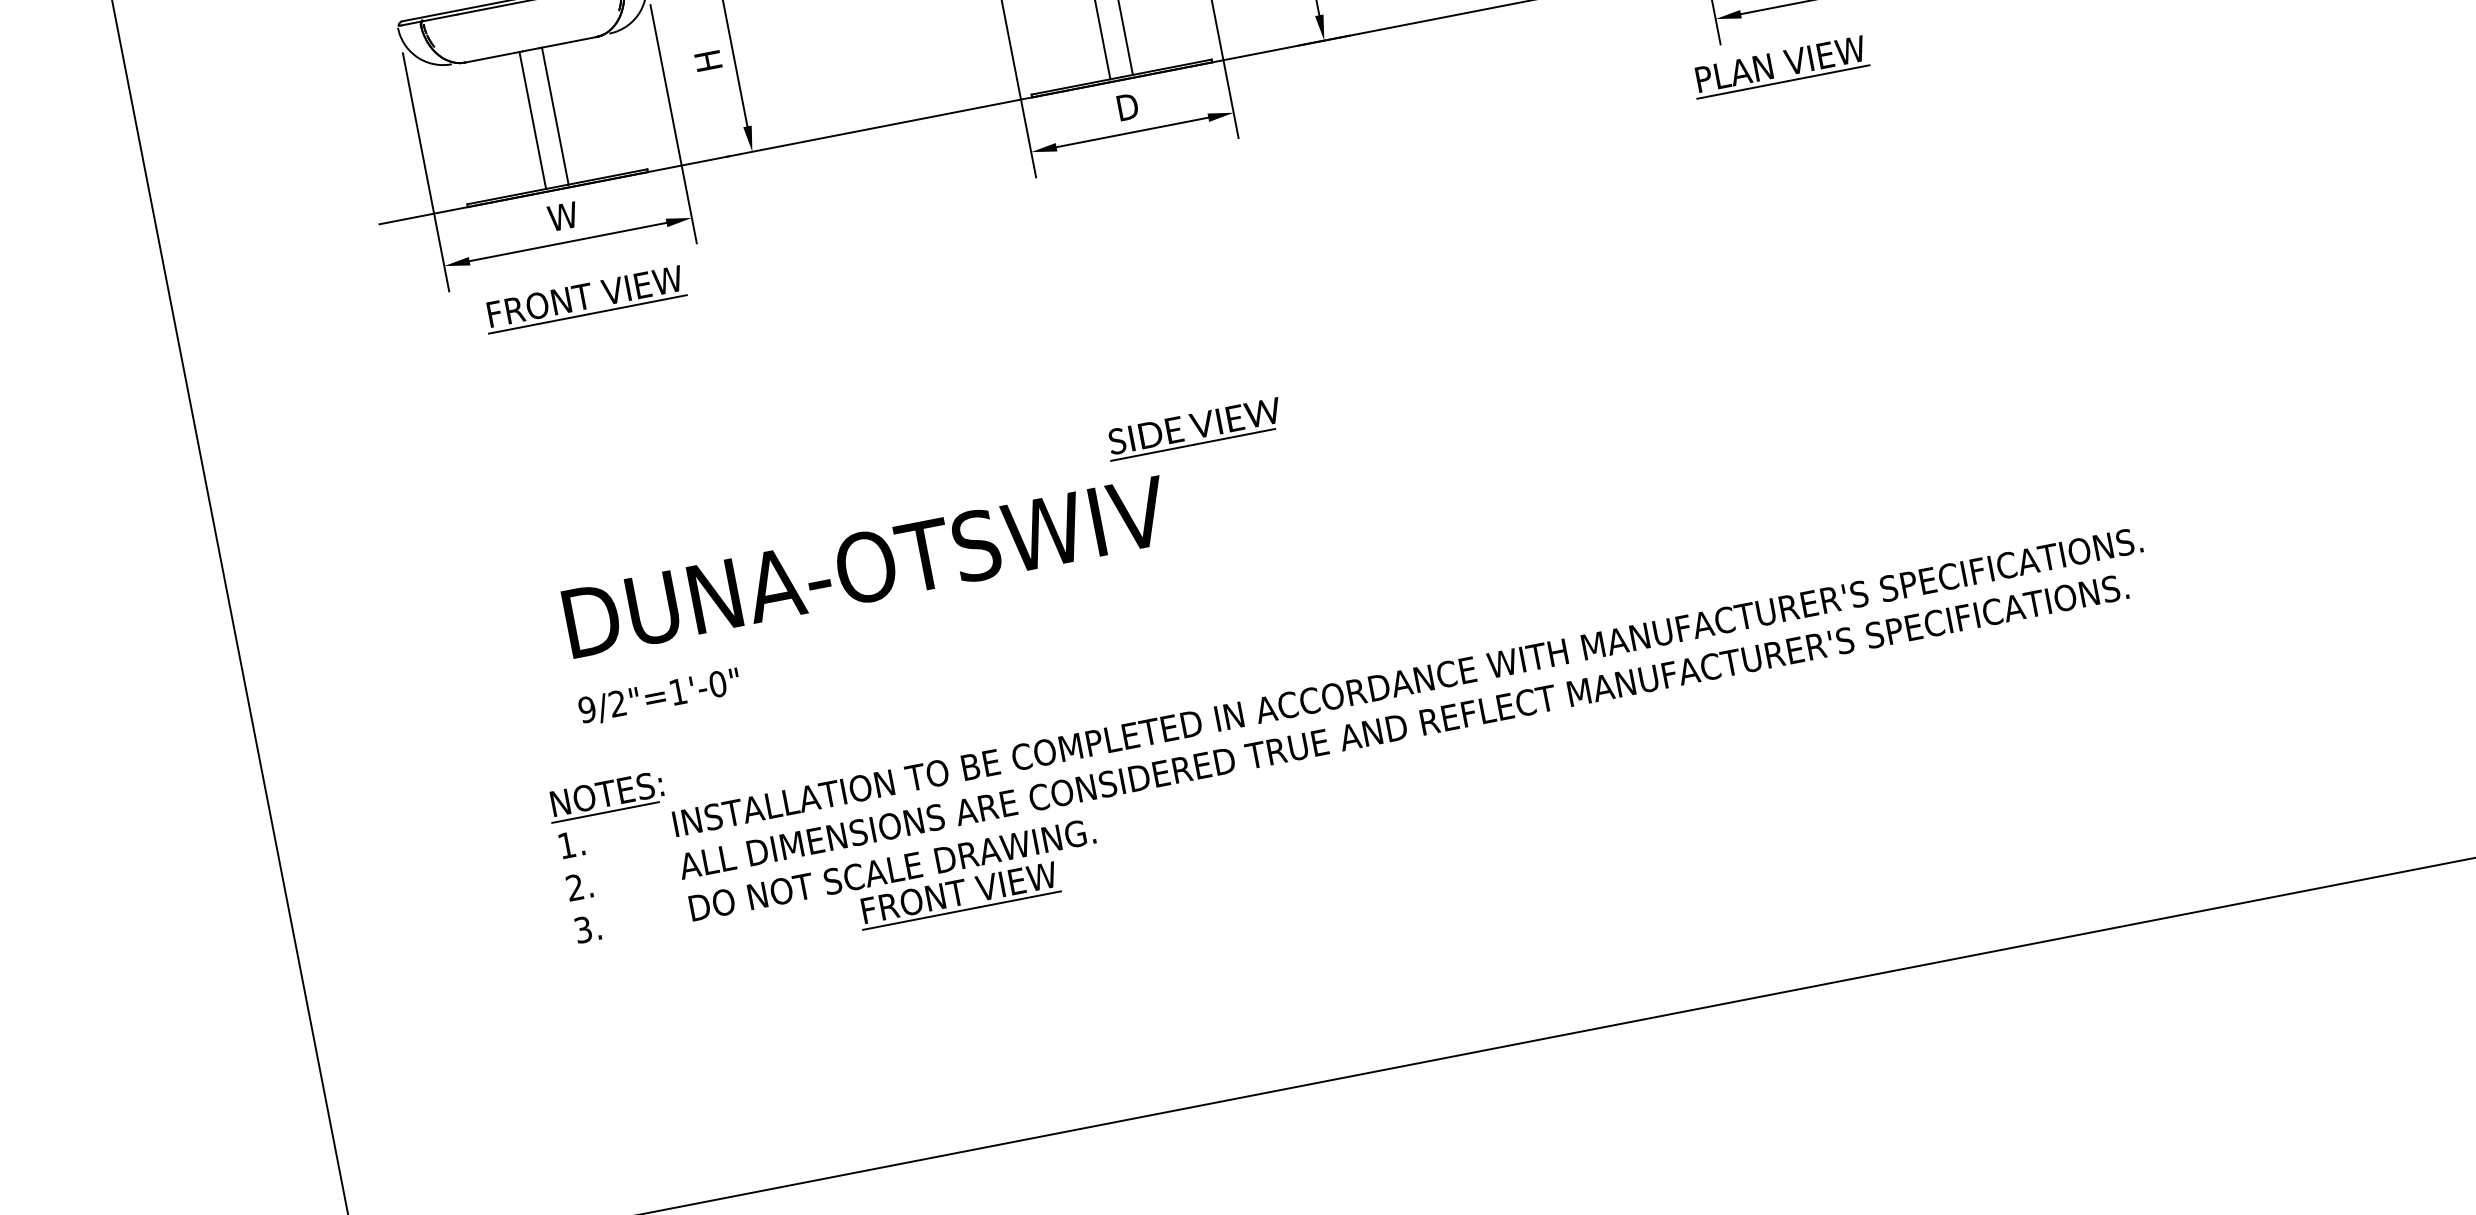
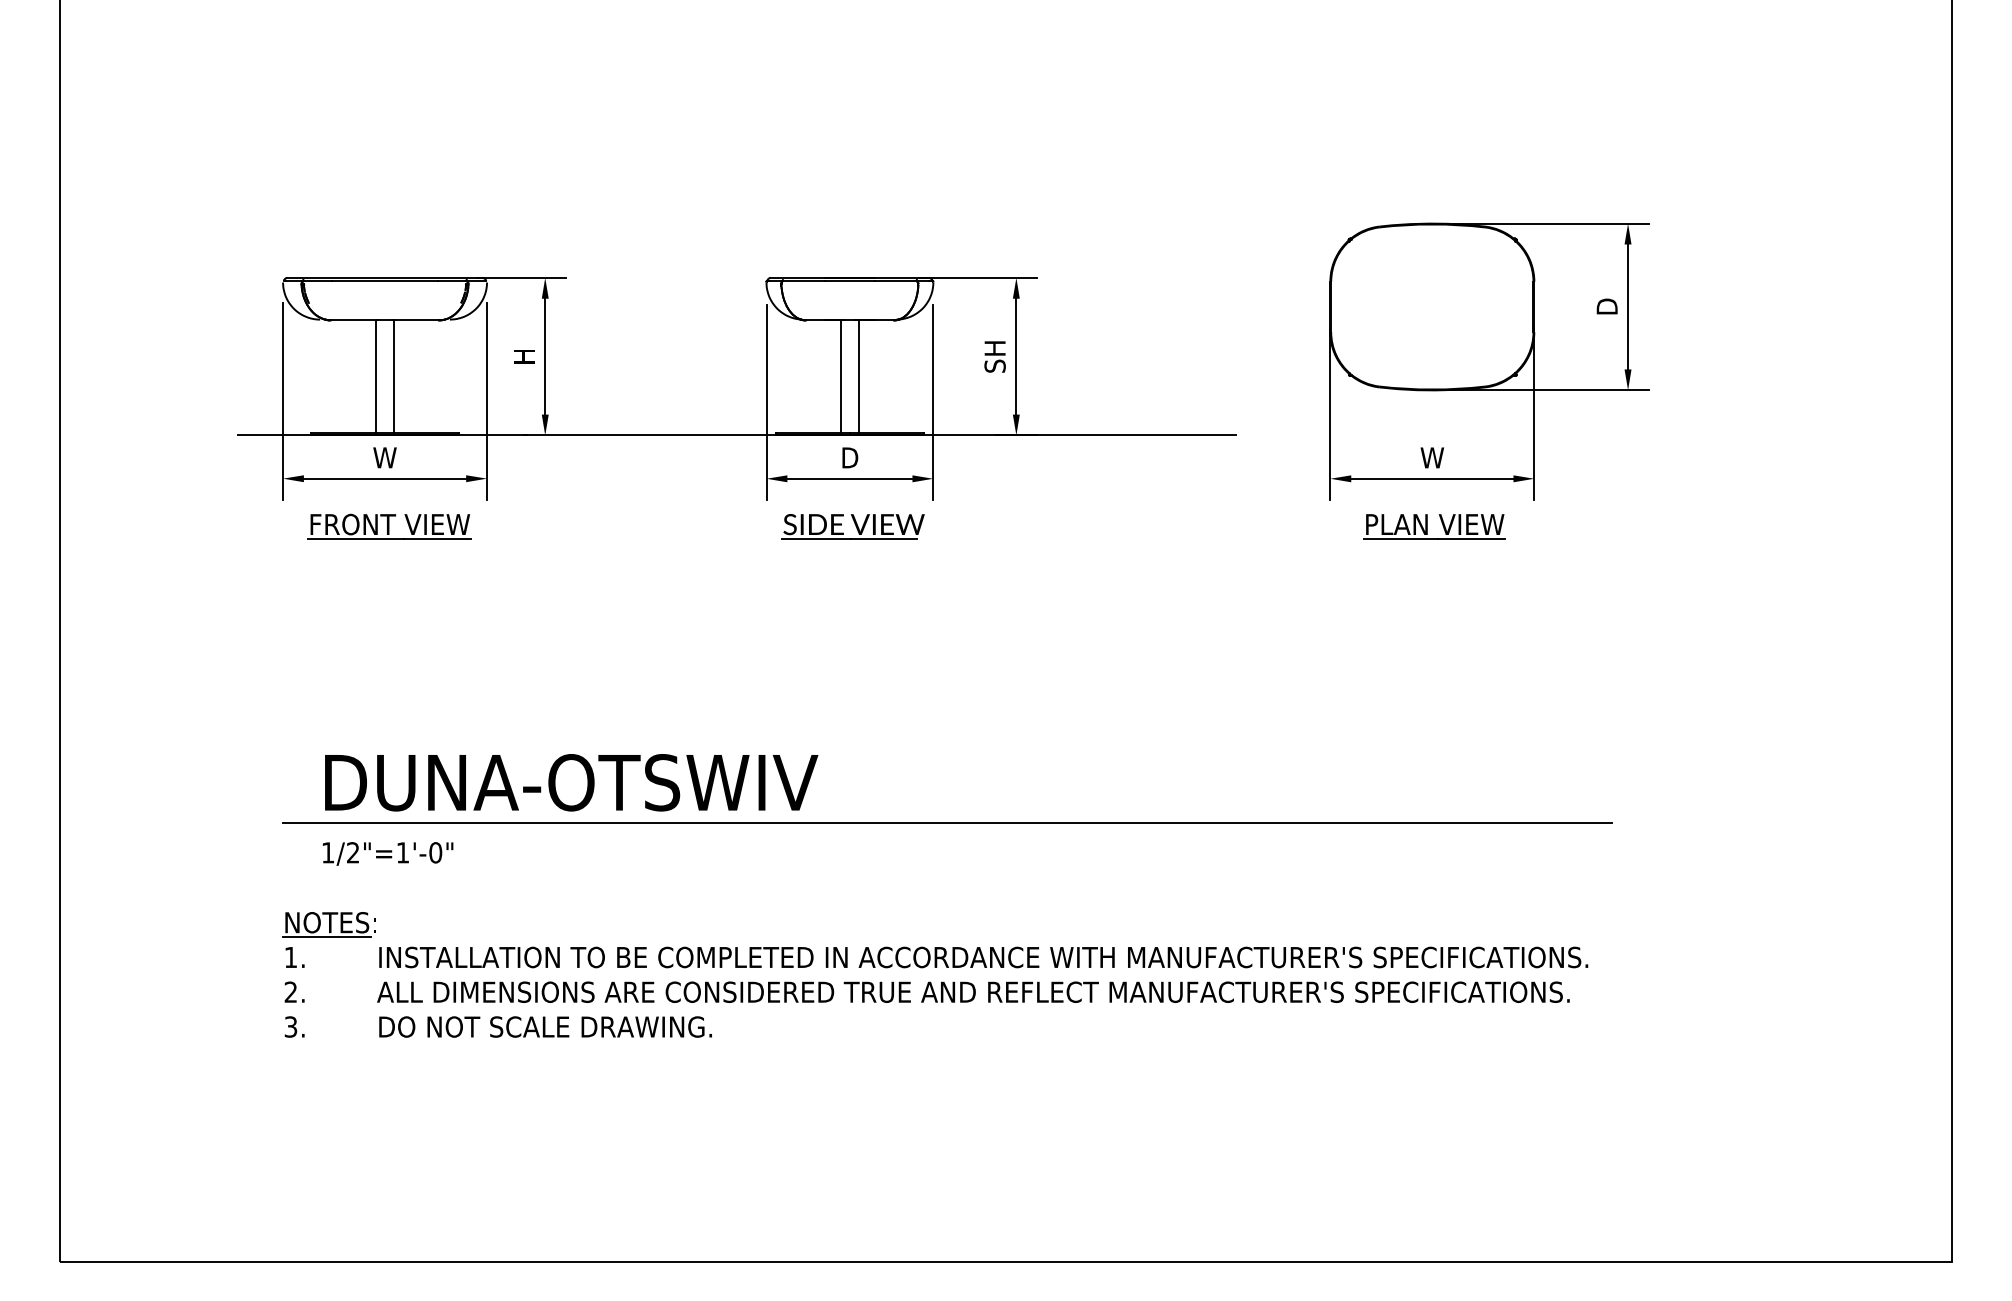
part: (1771, 68) -> (1427, 526), moved
part: (1193, 428) -> (852, 526), moved
line: (1332, 527) -> (947, 823), added
text: (586, 709) -> (327, 852), 9/2"=1'-0" -> 1/2"=1'-0"
part: (958, 895) -> (594, 1057), removed

